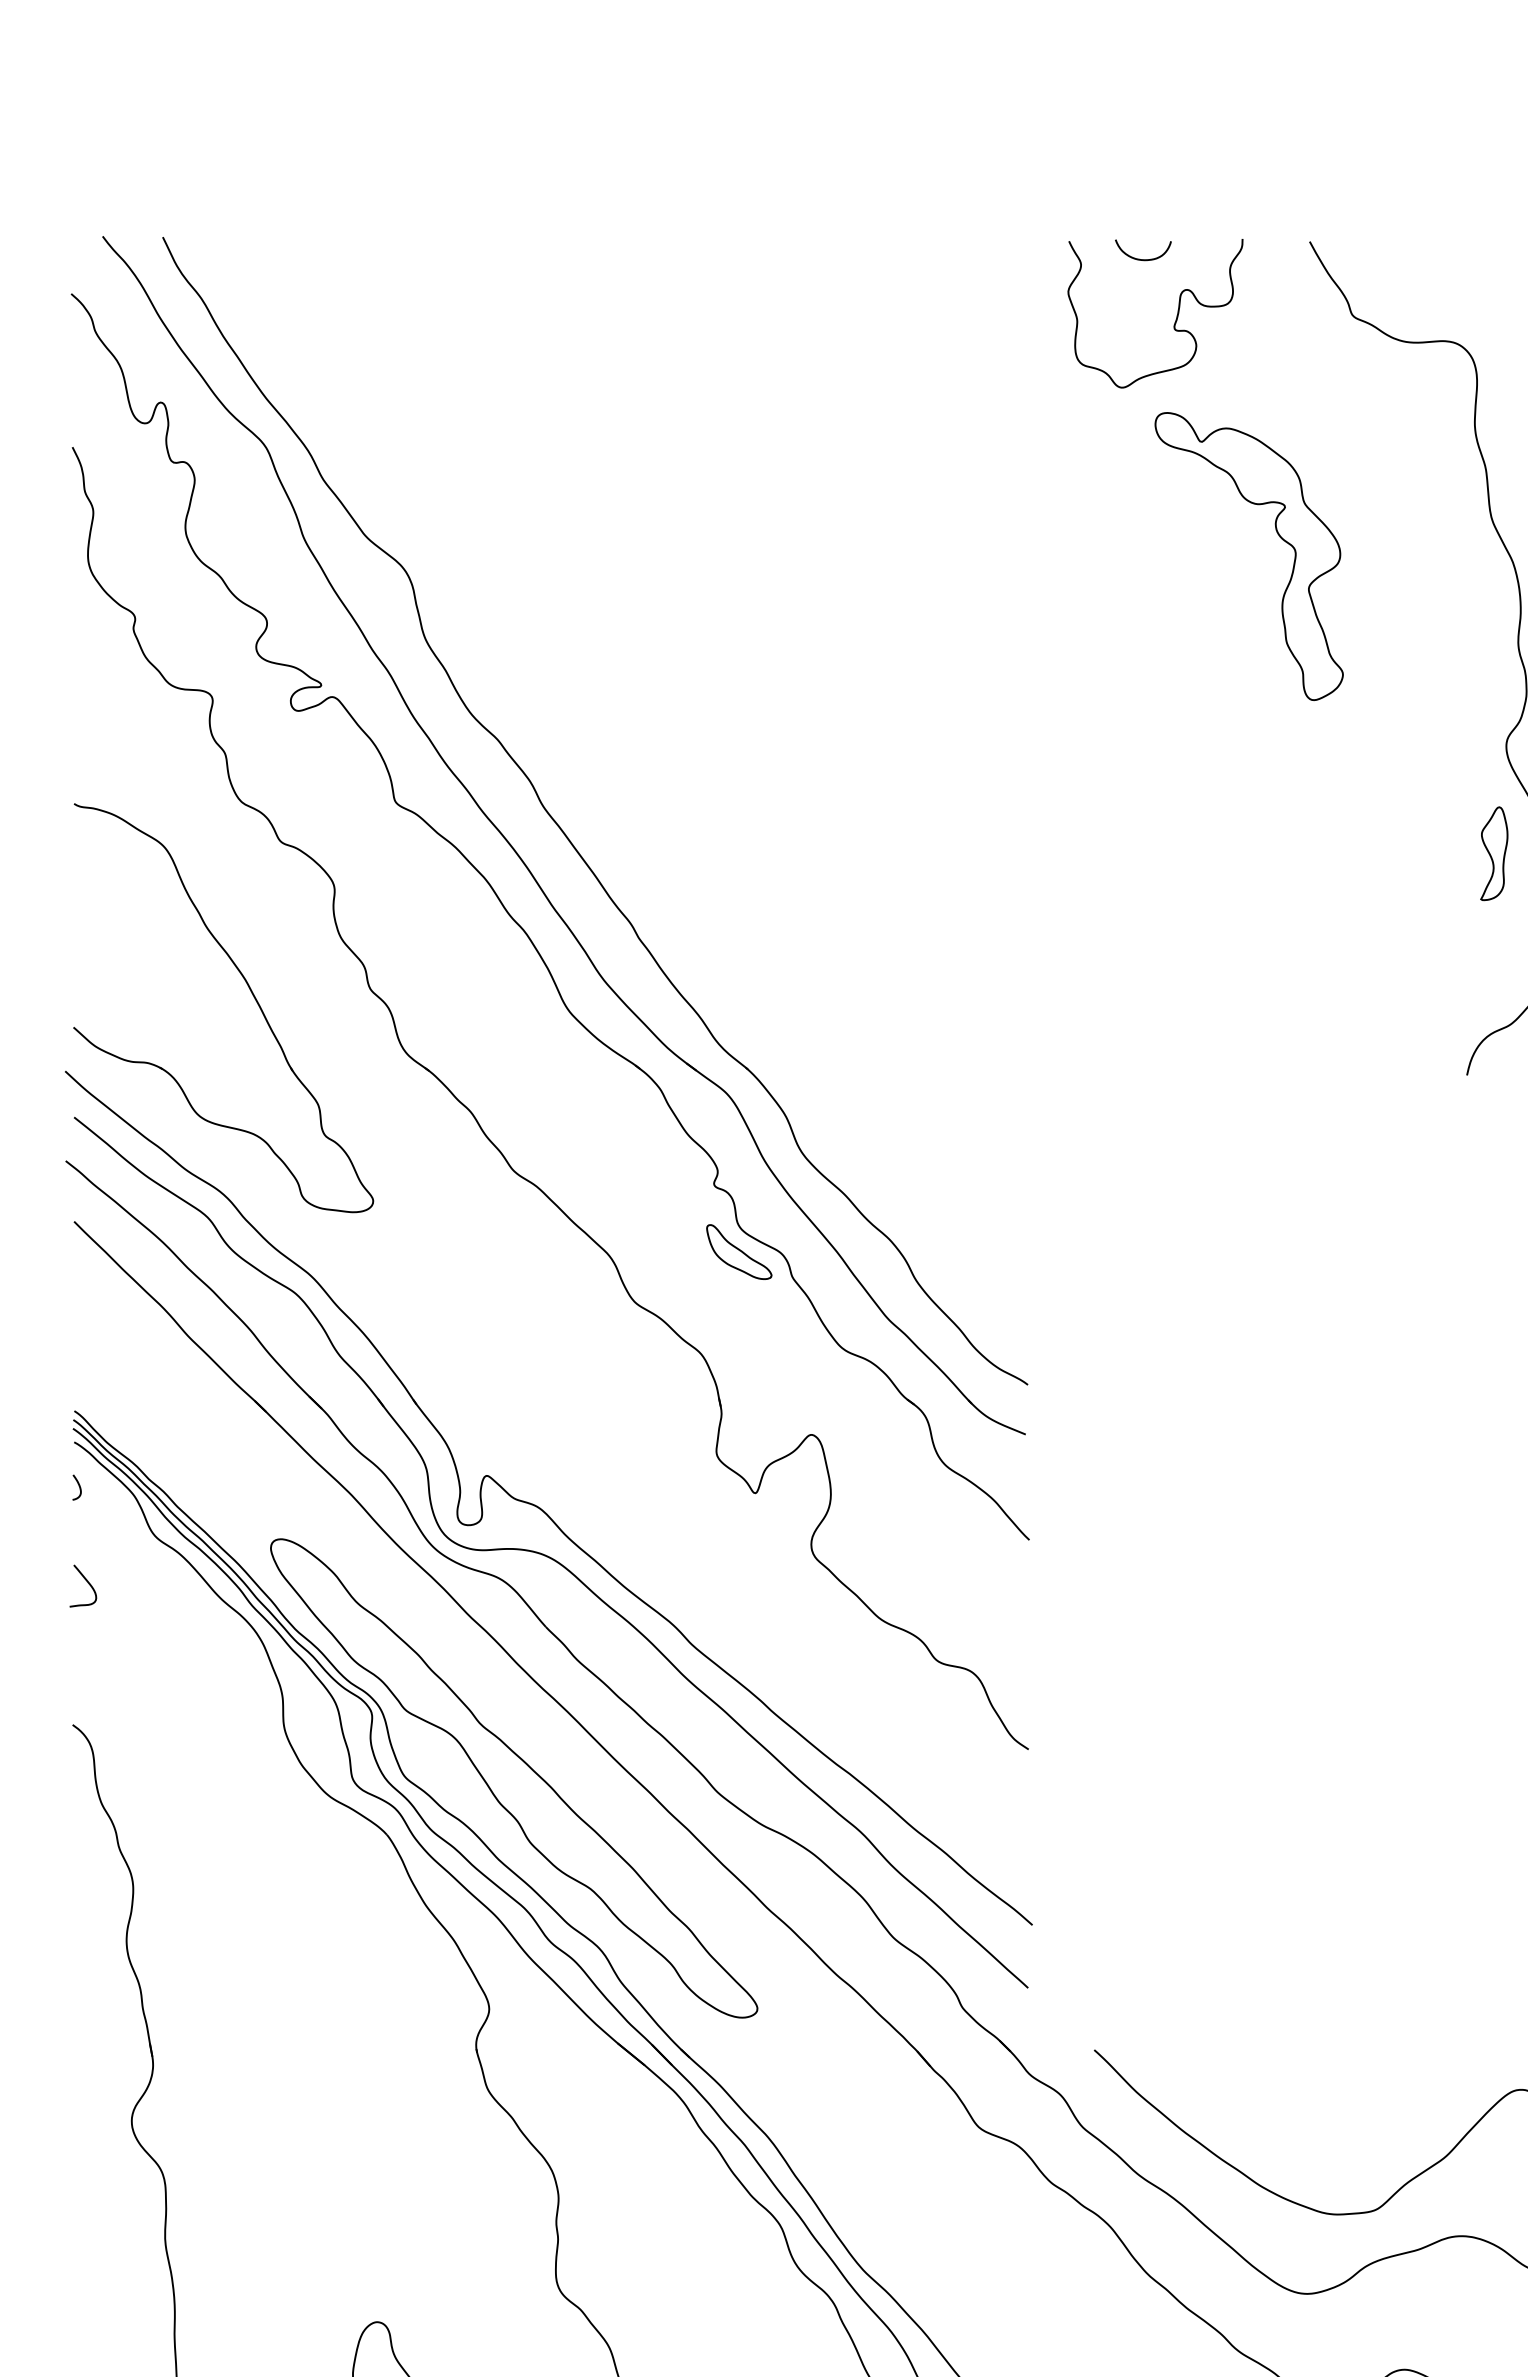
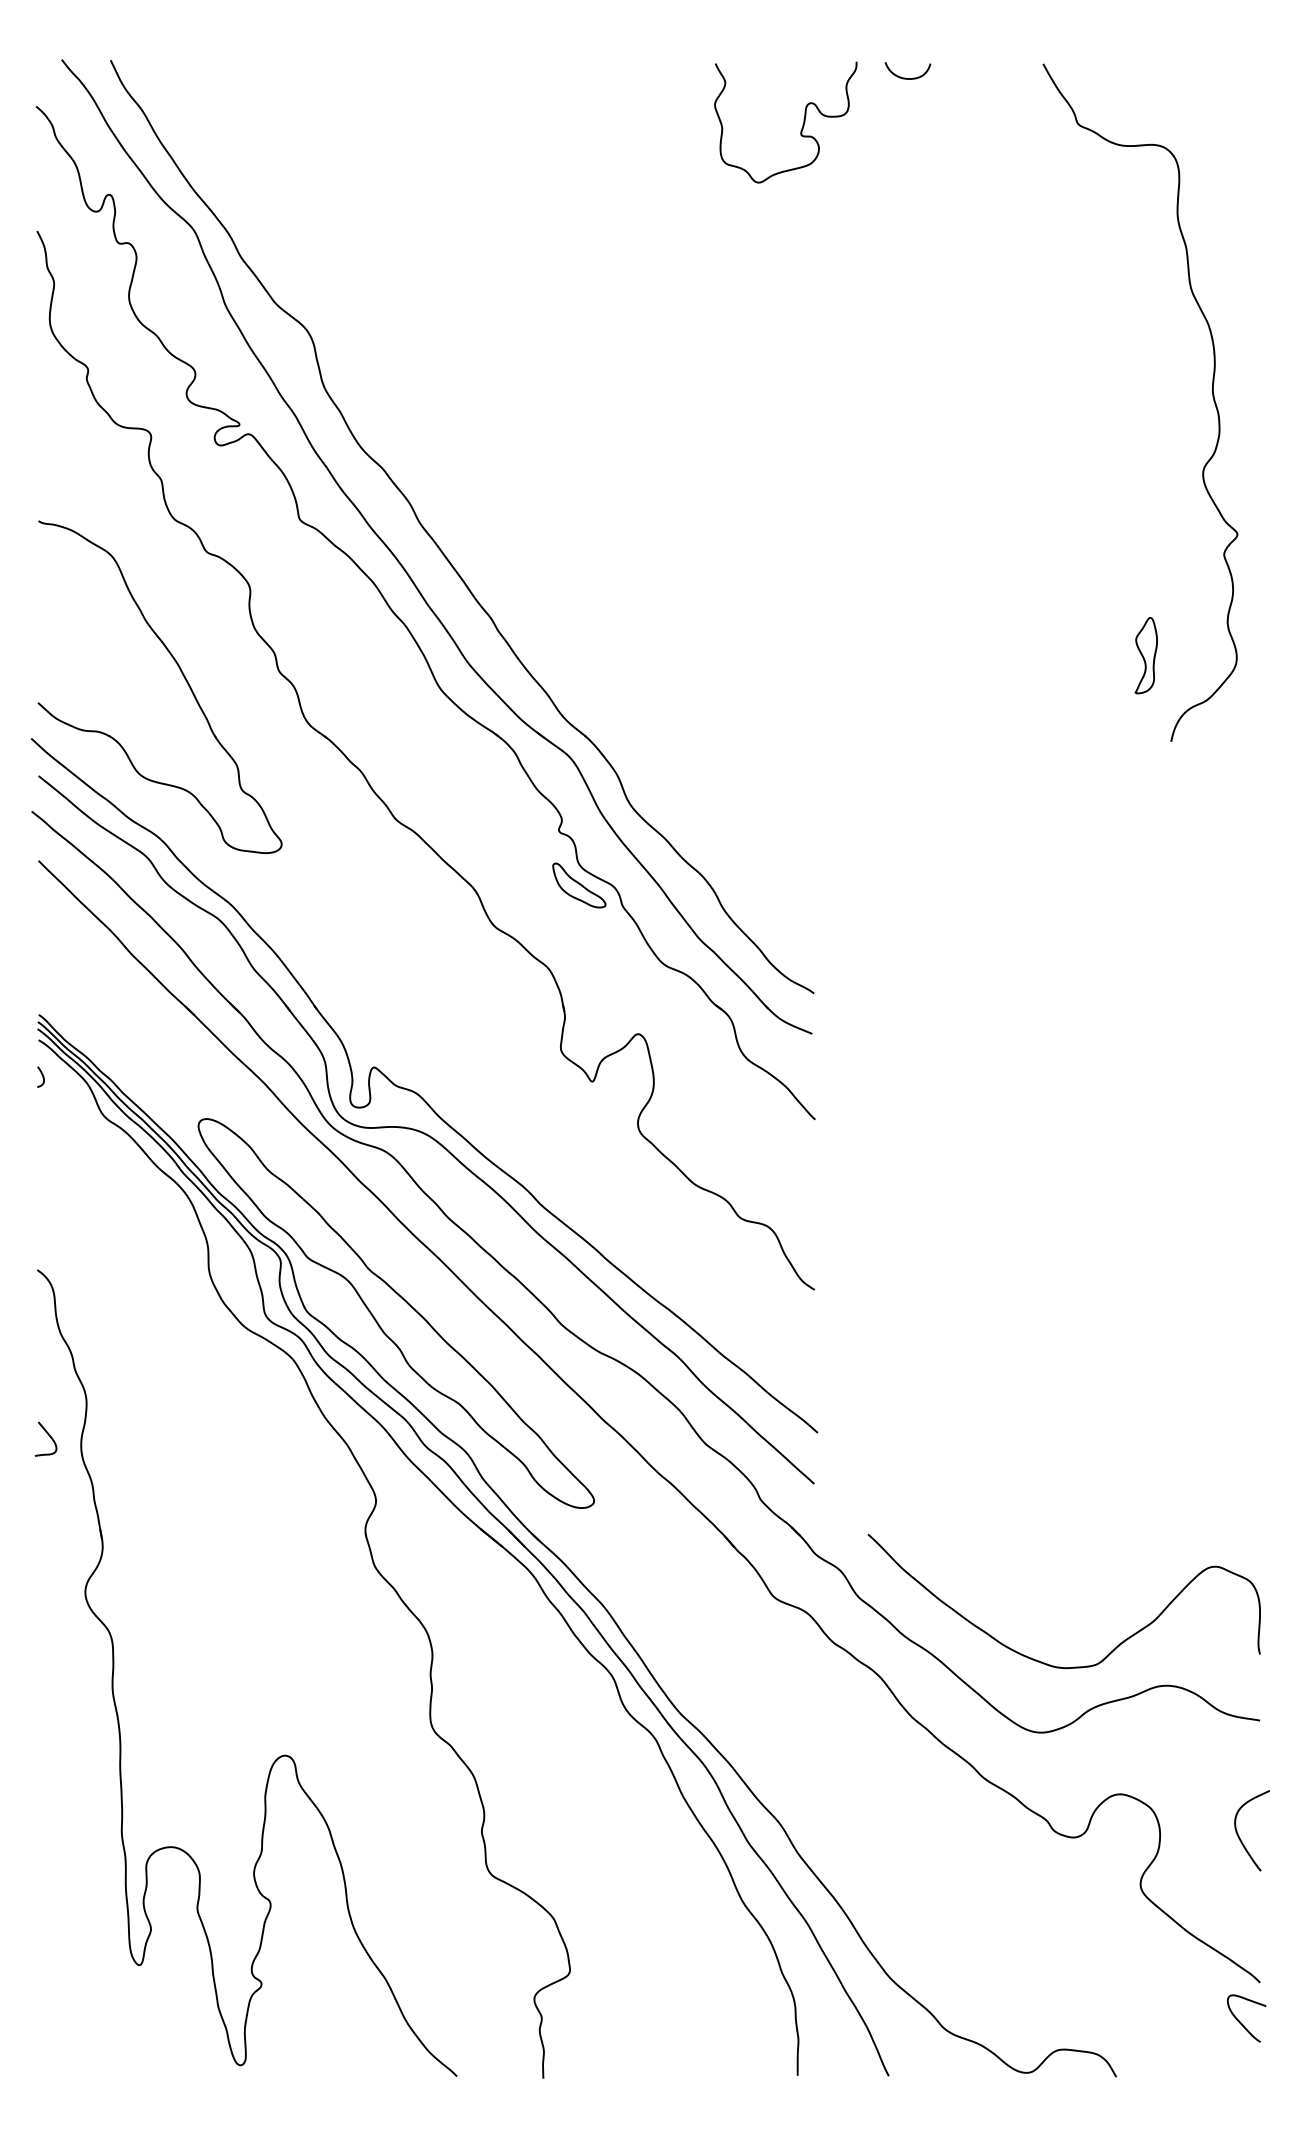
curve: (1174, 321) -> (801, 128), moved
part: (1279, 537) -> (1018, 304), removed
part: (1493, 853) -> (1145, 655), moved
curve: (87, 1584) -> (49, 1437), moved

